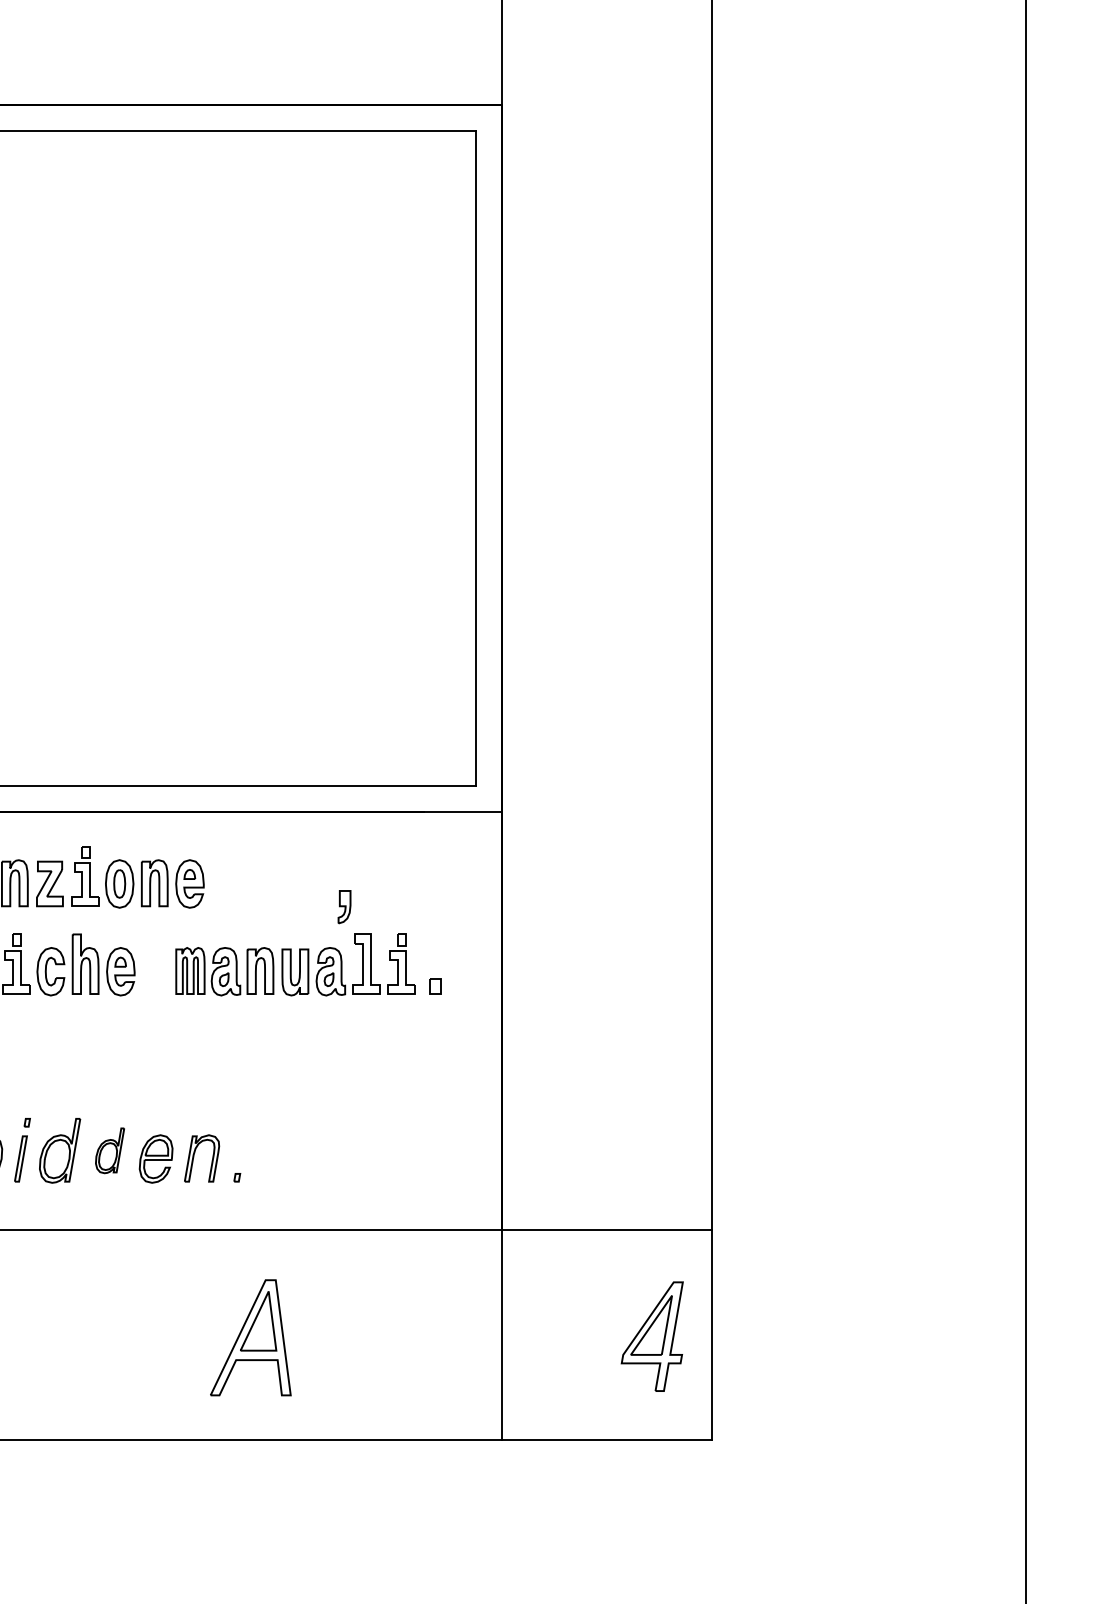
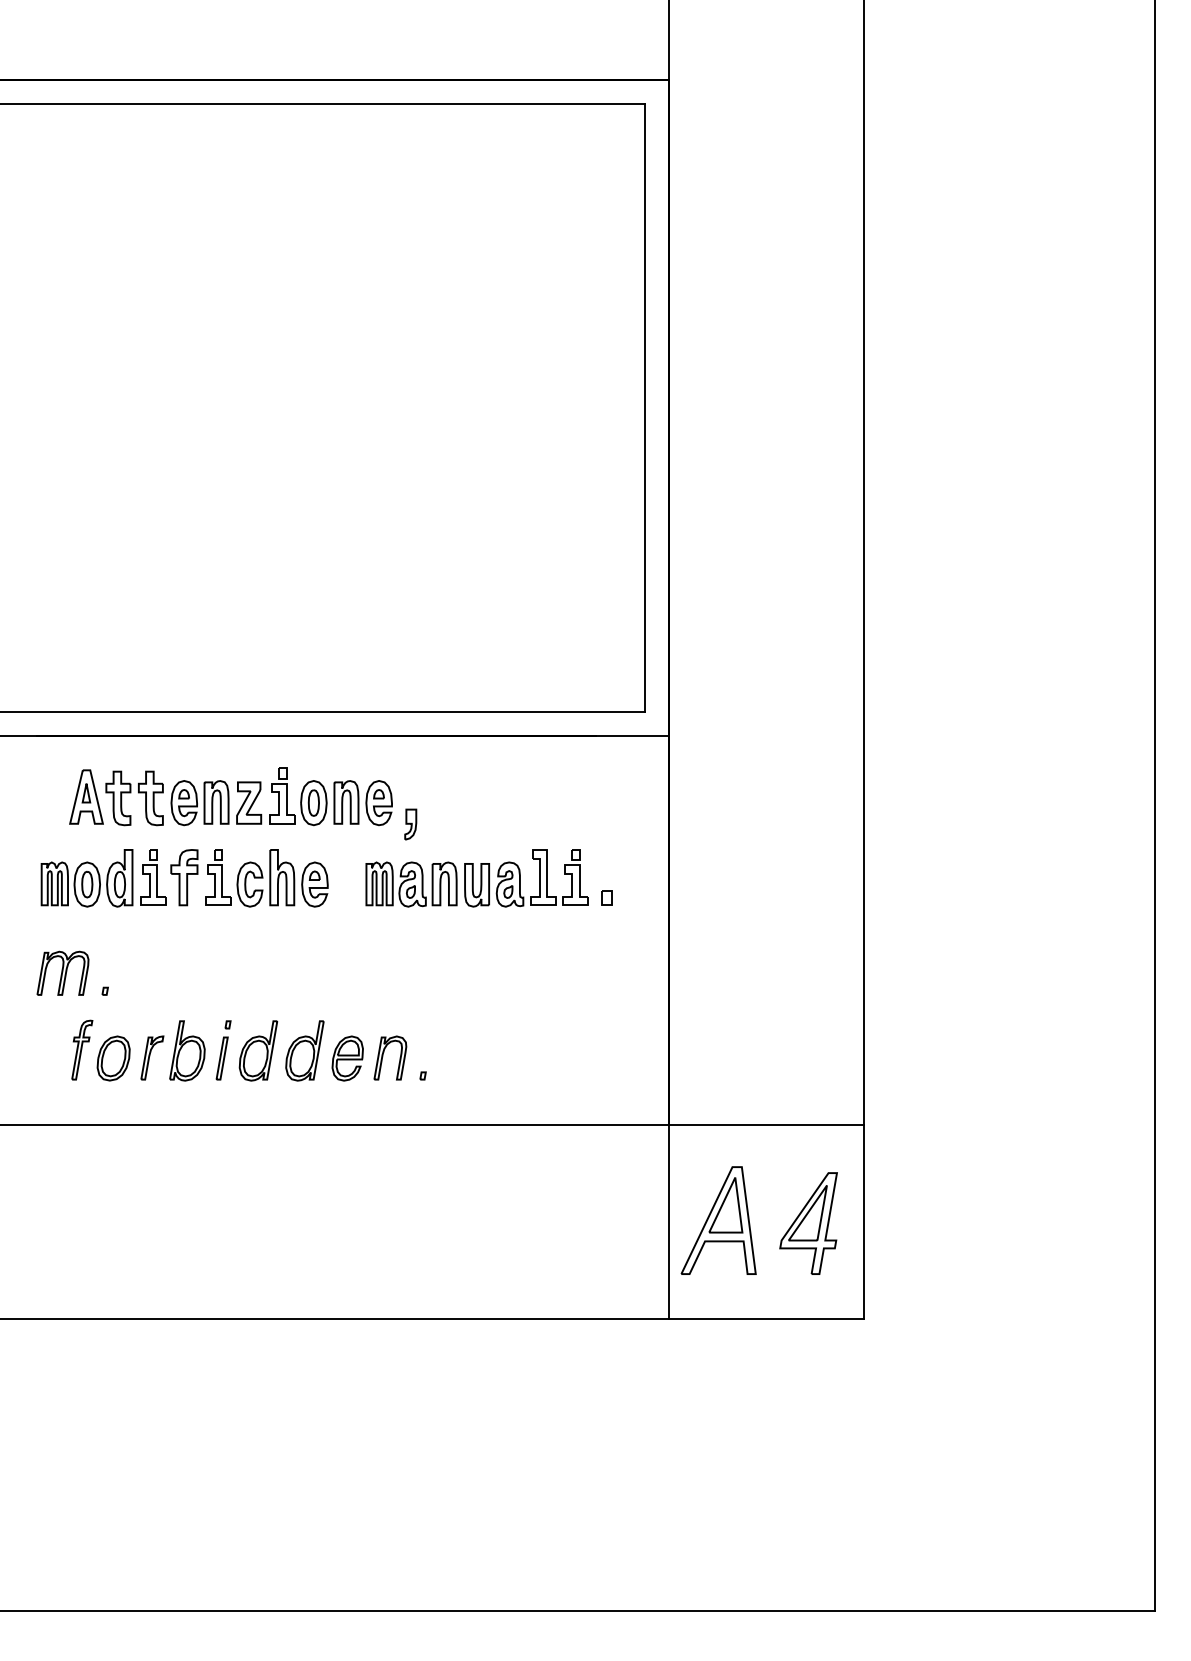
part: (344, 907) -> (410, 824), moved
part: (109, 1150) -> (304, 1050), size x1.43
part: (250, 1337) -> (718, 1220), moved

